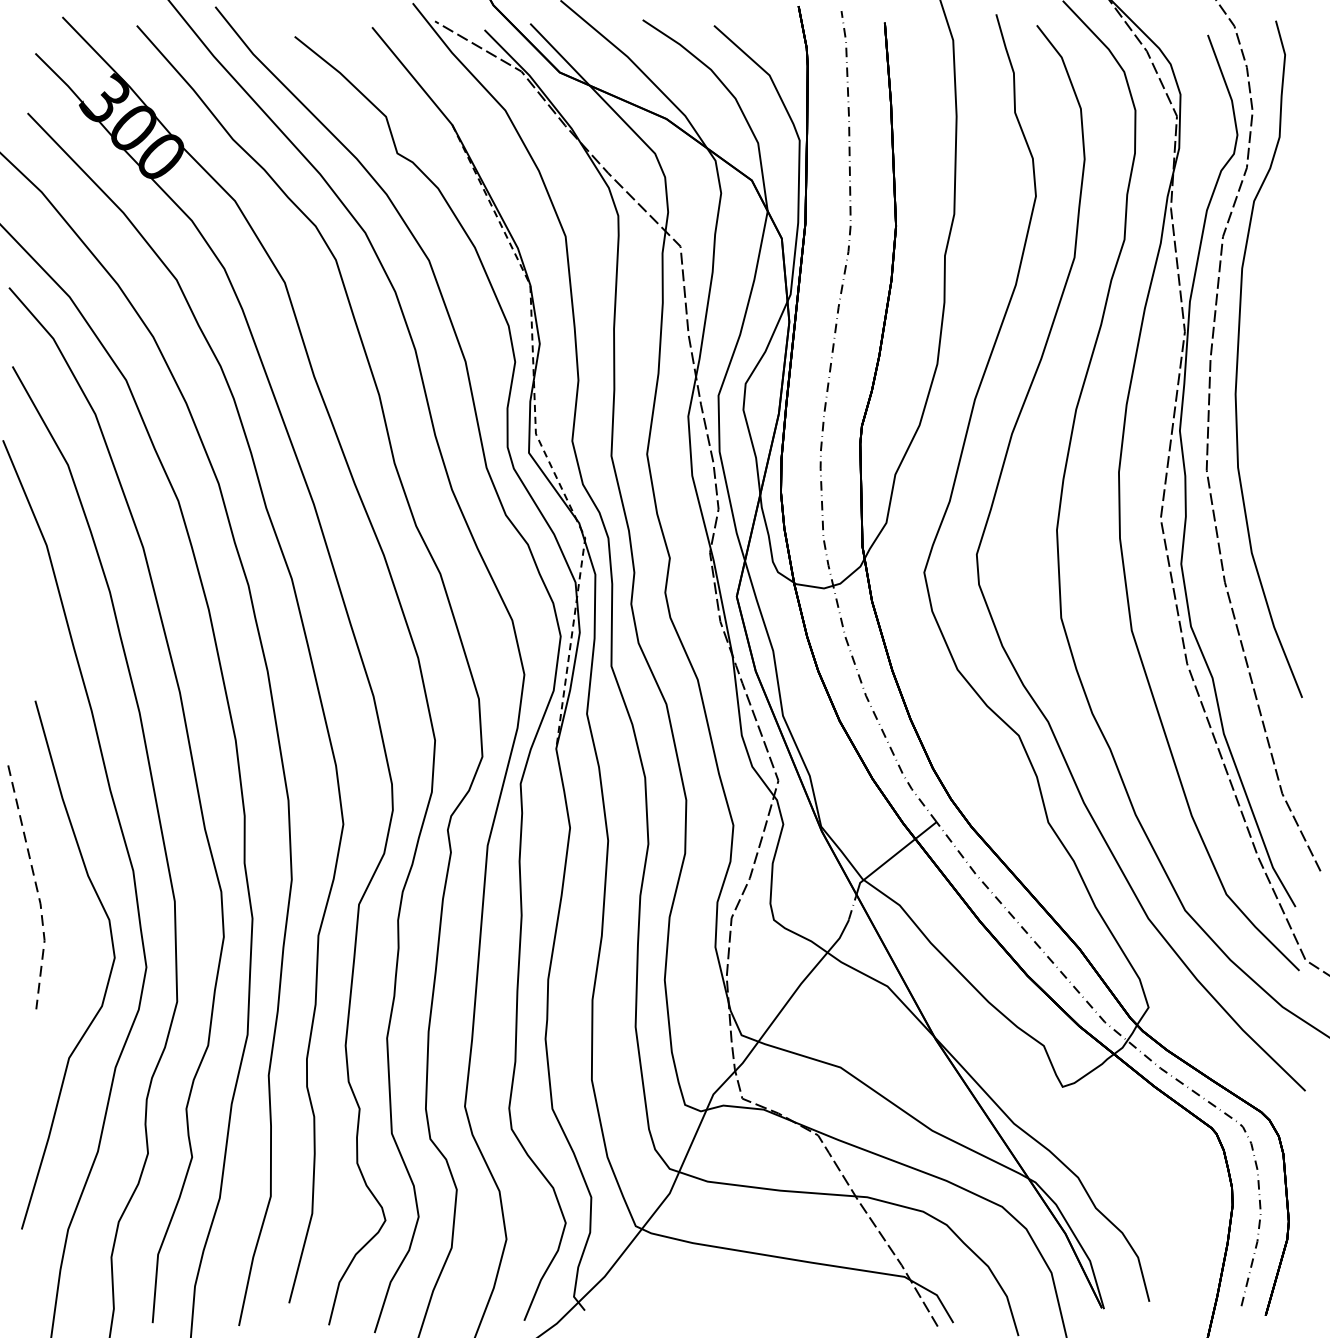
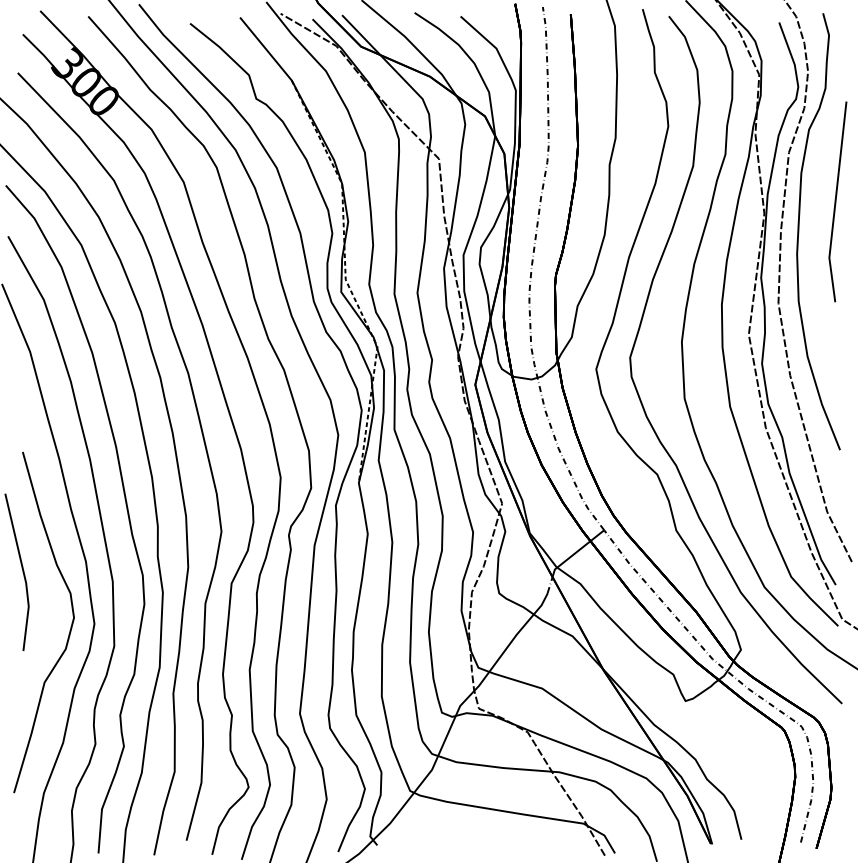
line: (1296, 312) -> (836, 201), added
line: (36, 889) -> (23, 573), dashed -> solid

